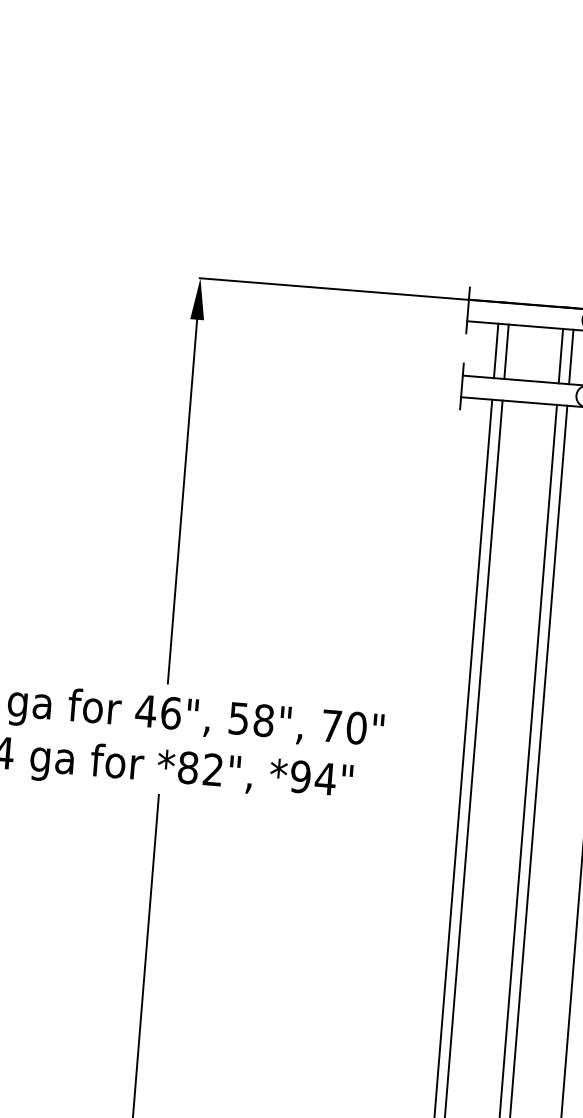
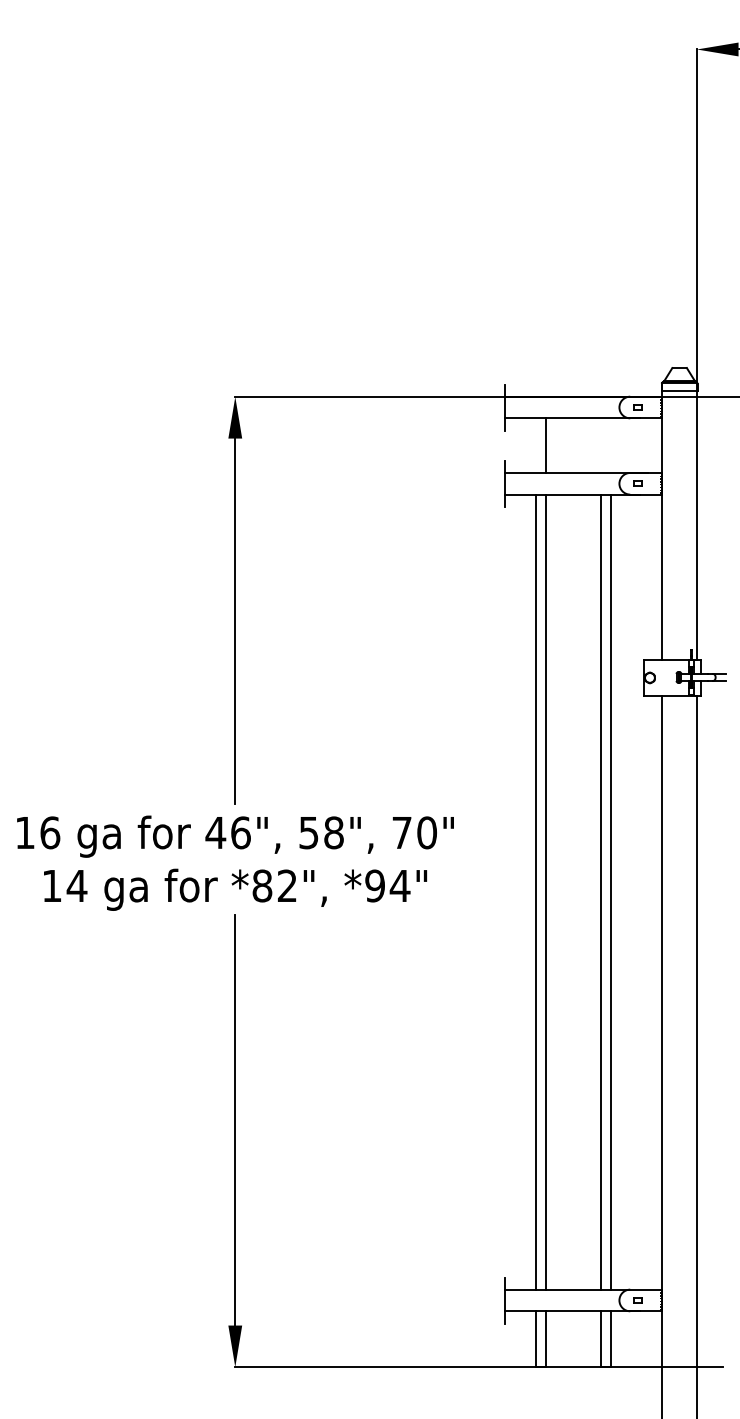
line: (495, 350) -> (535, 445), removed
line: (560, 355) -> (600, 445), removed
line: (571, 356) -> (611, 445), removed

